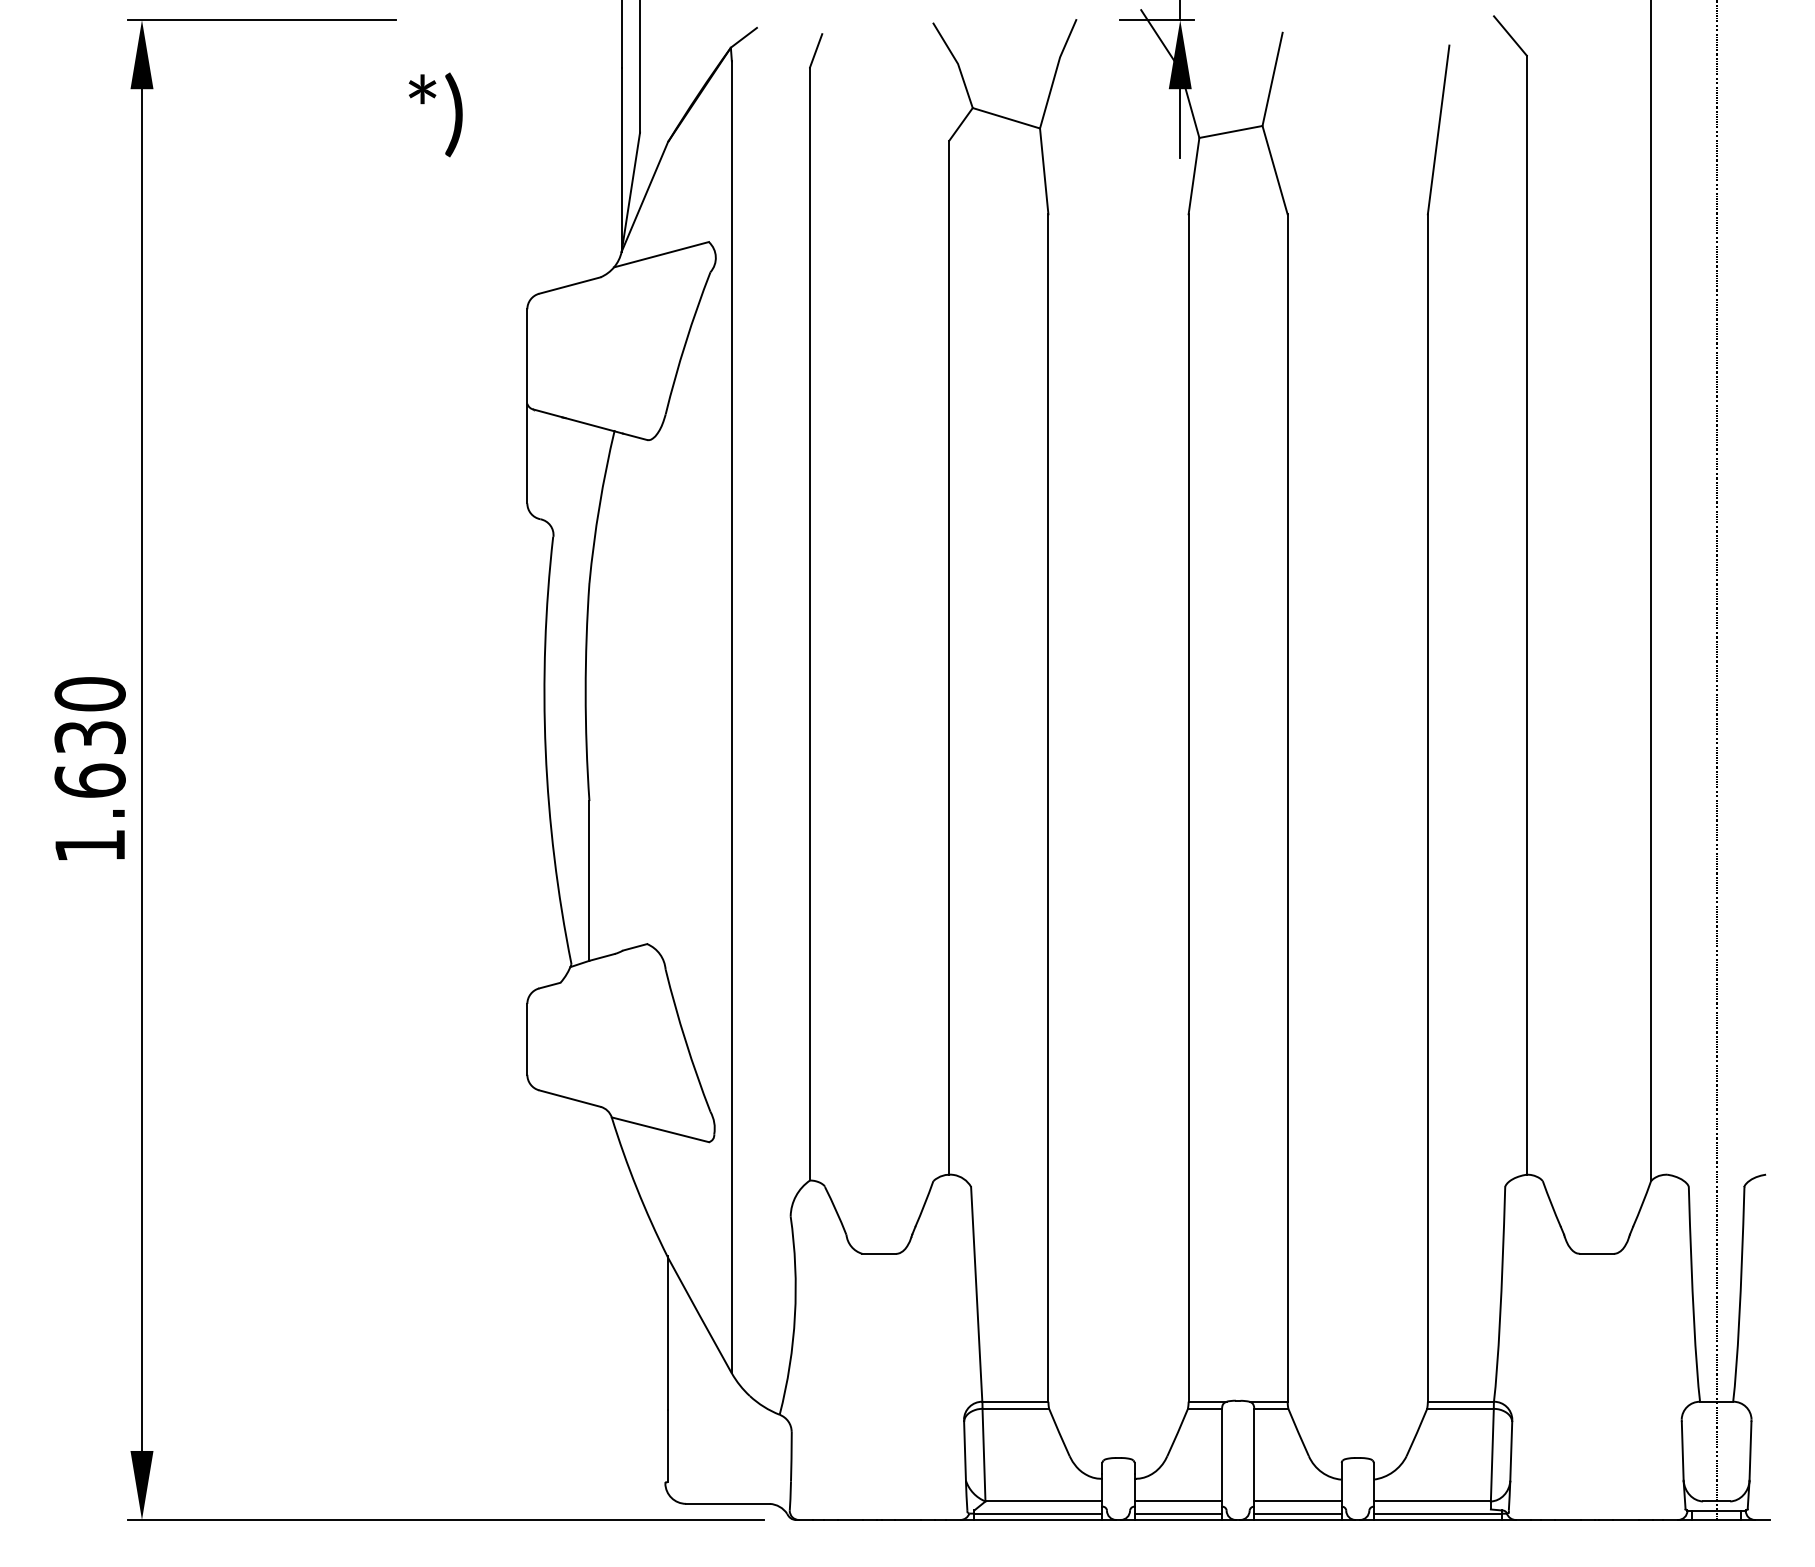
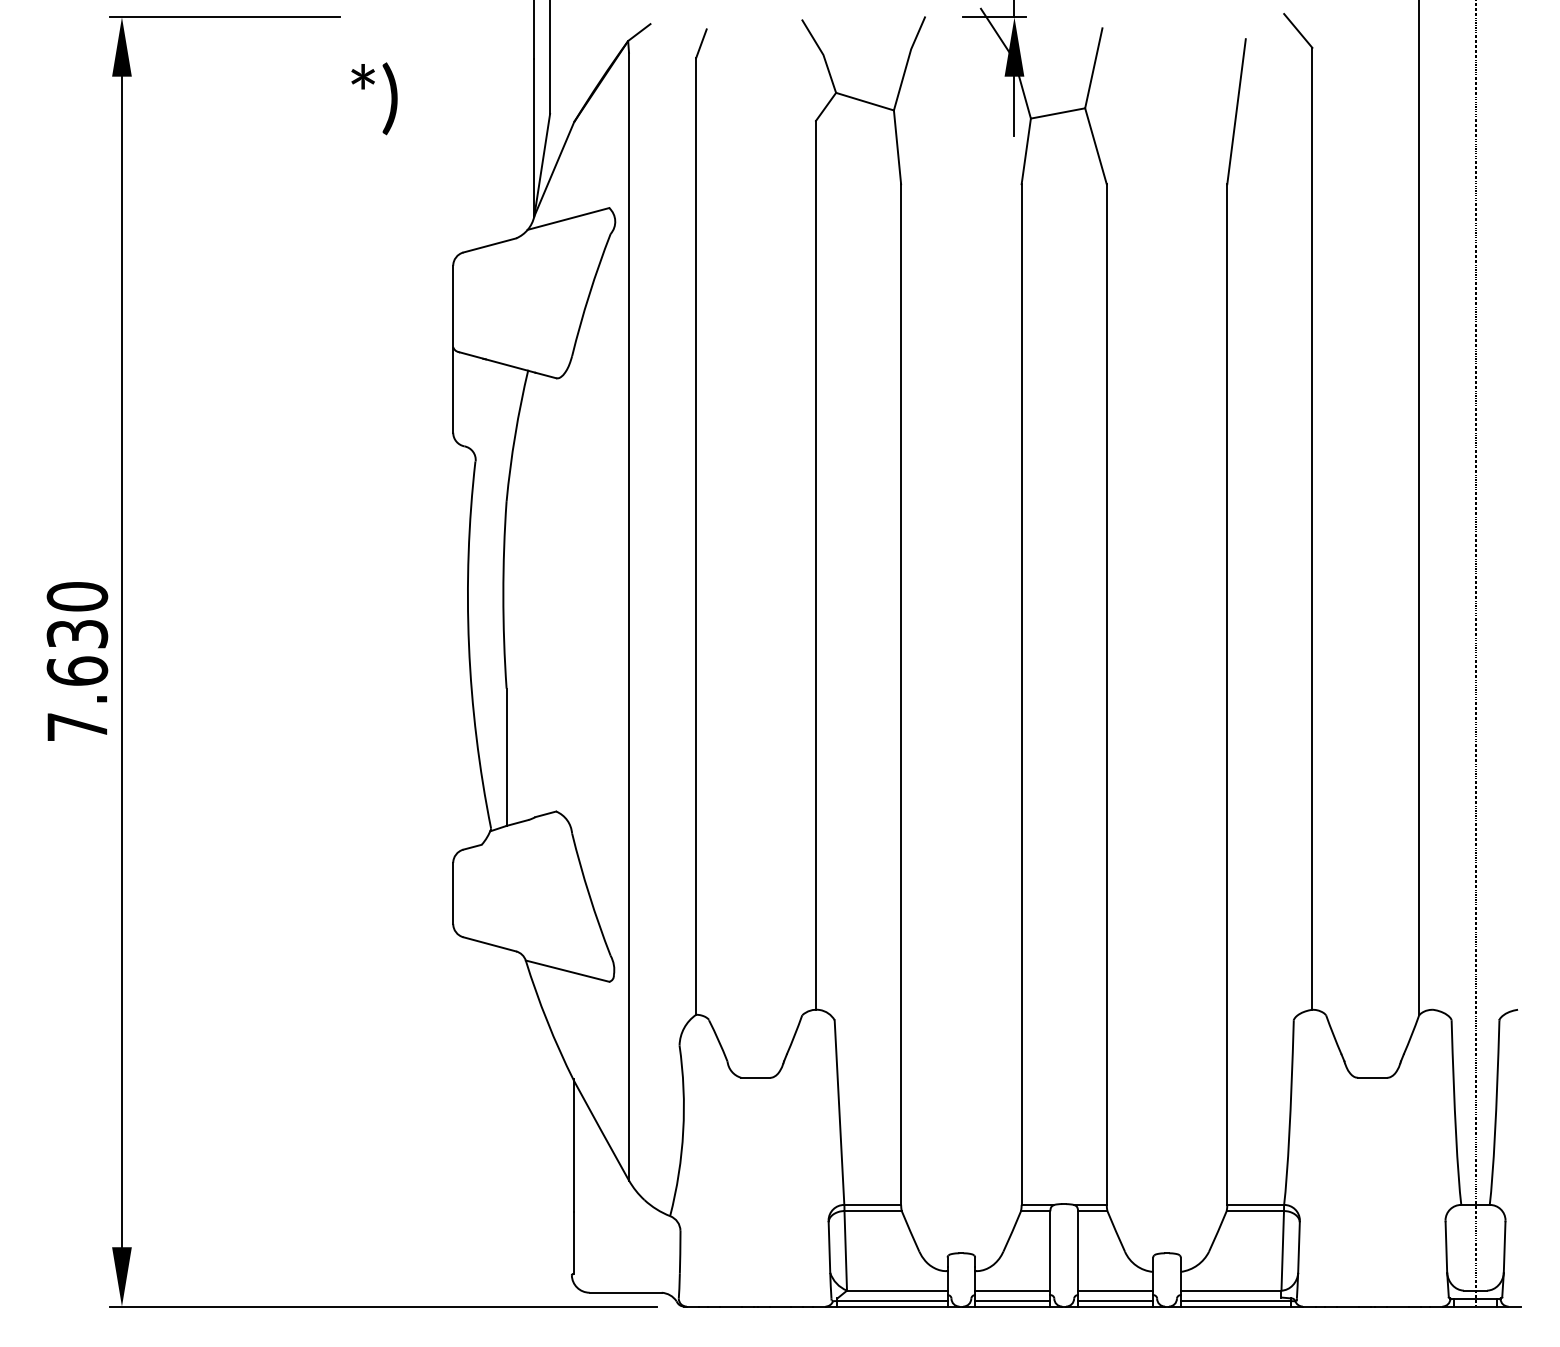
text: (89, 845) -> (76, 726), 1.630 -> 7.630

